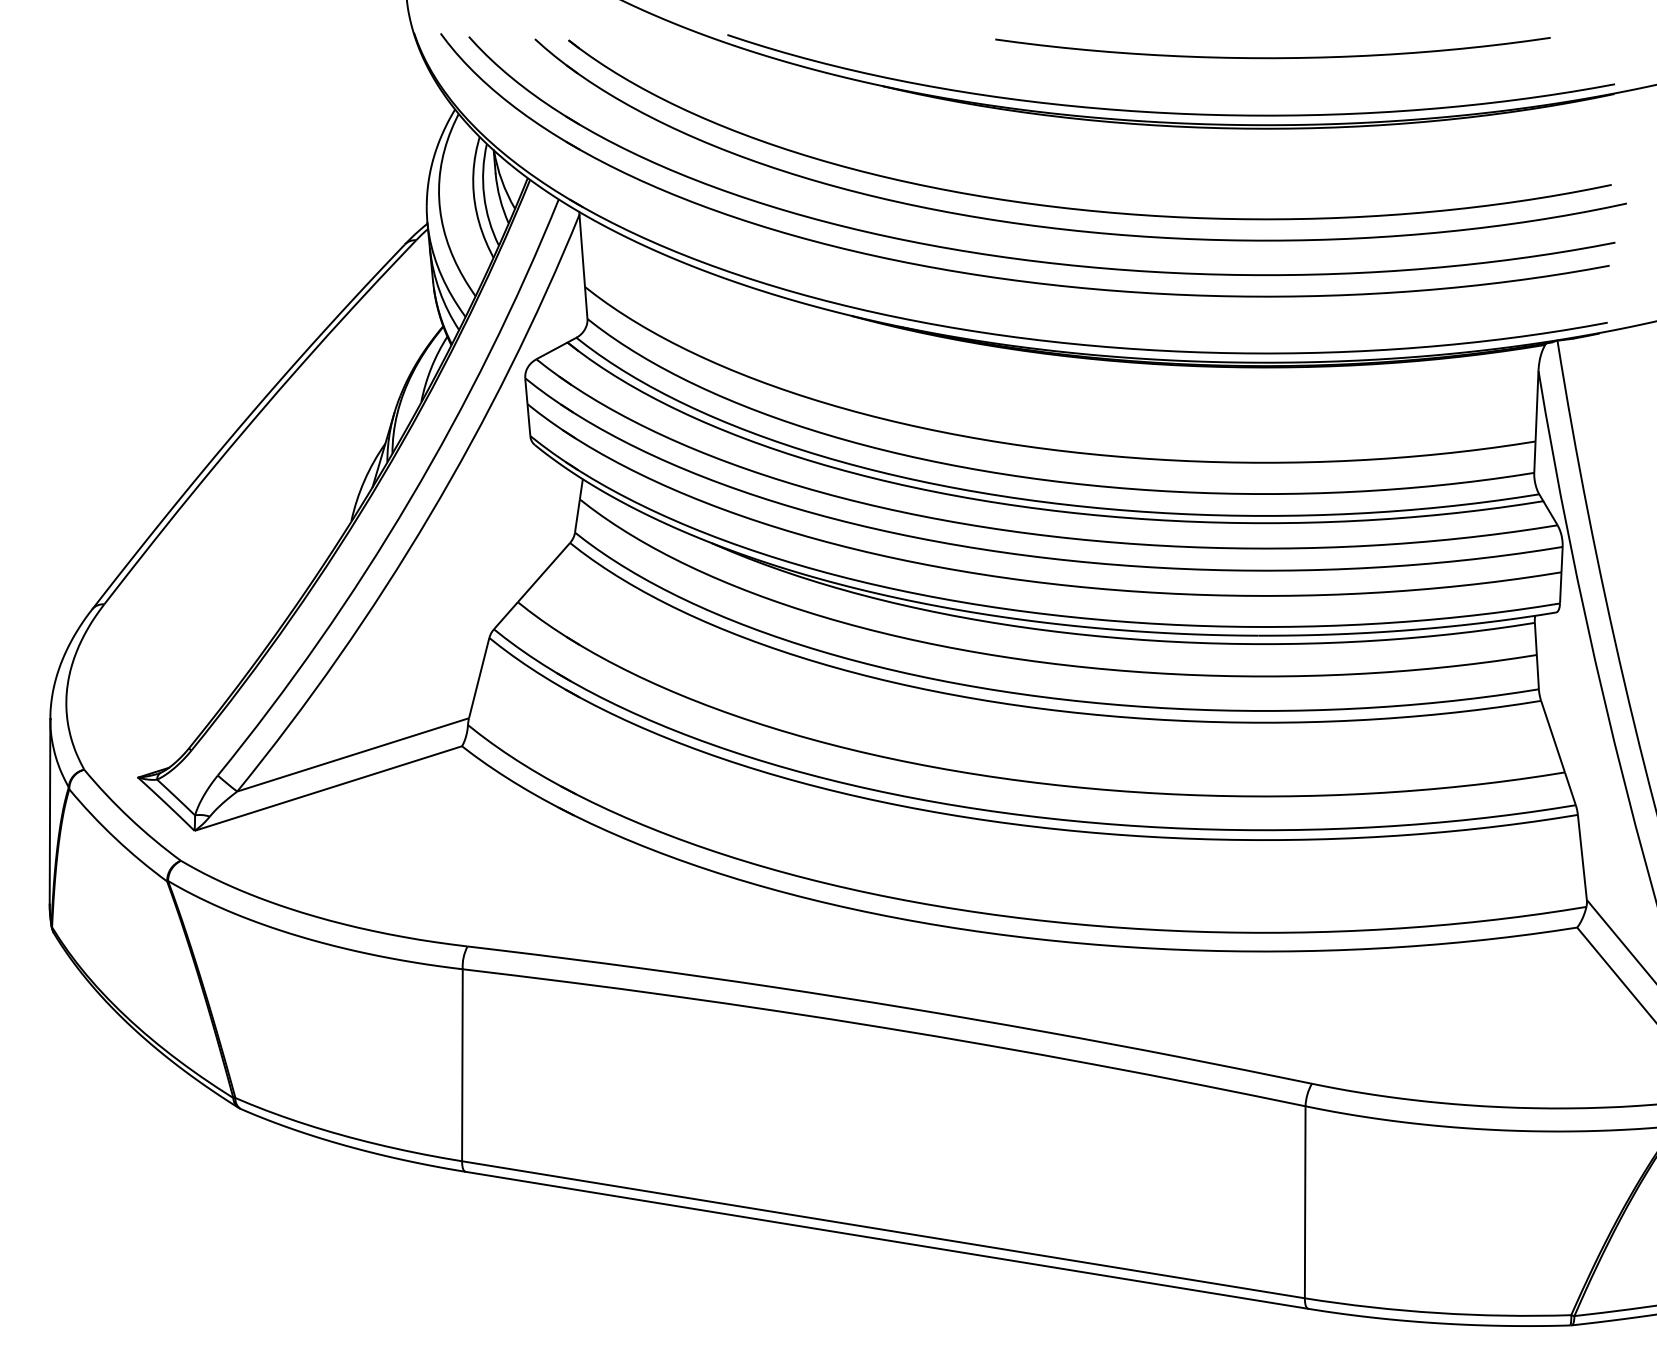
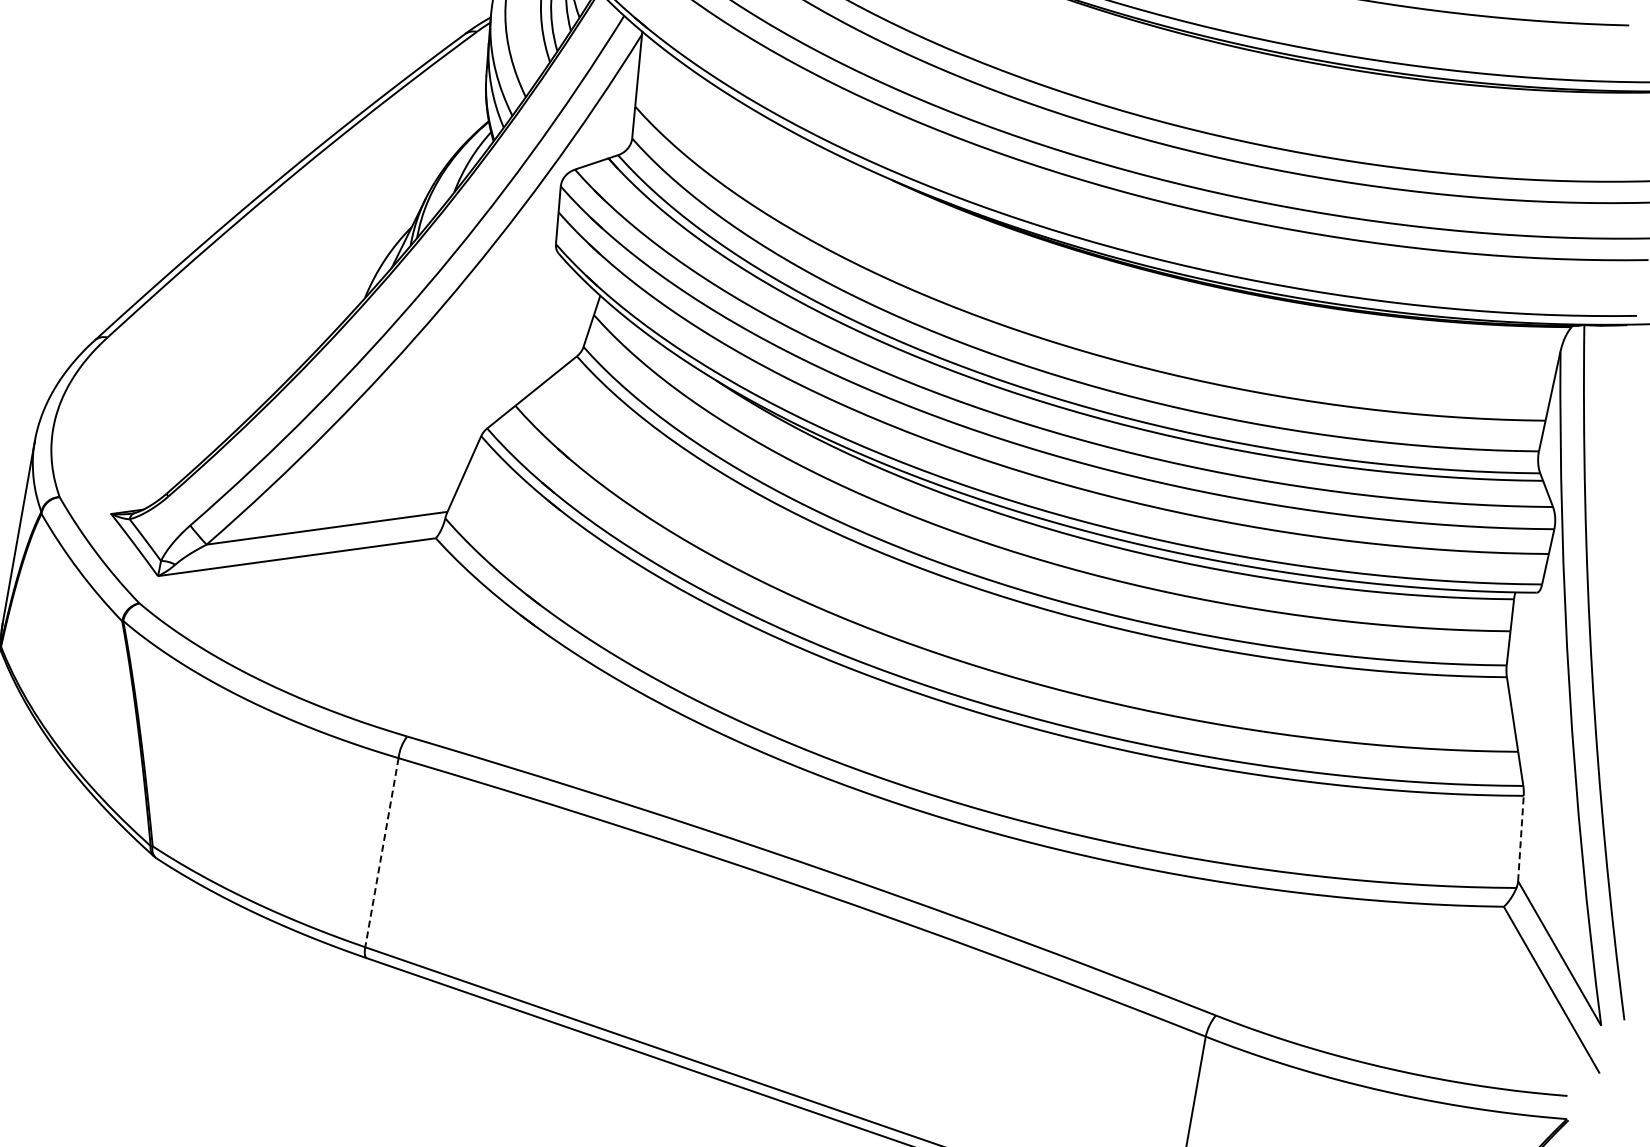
line: (1582, 857) -> (1521, 838), solid -> dashed
line: (462, 1065) -> (381, 852), solid -> dashed

